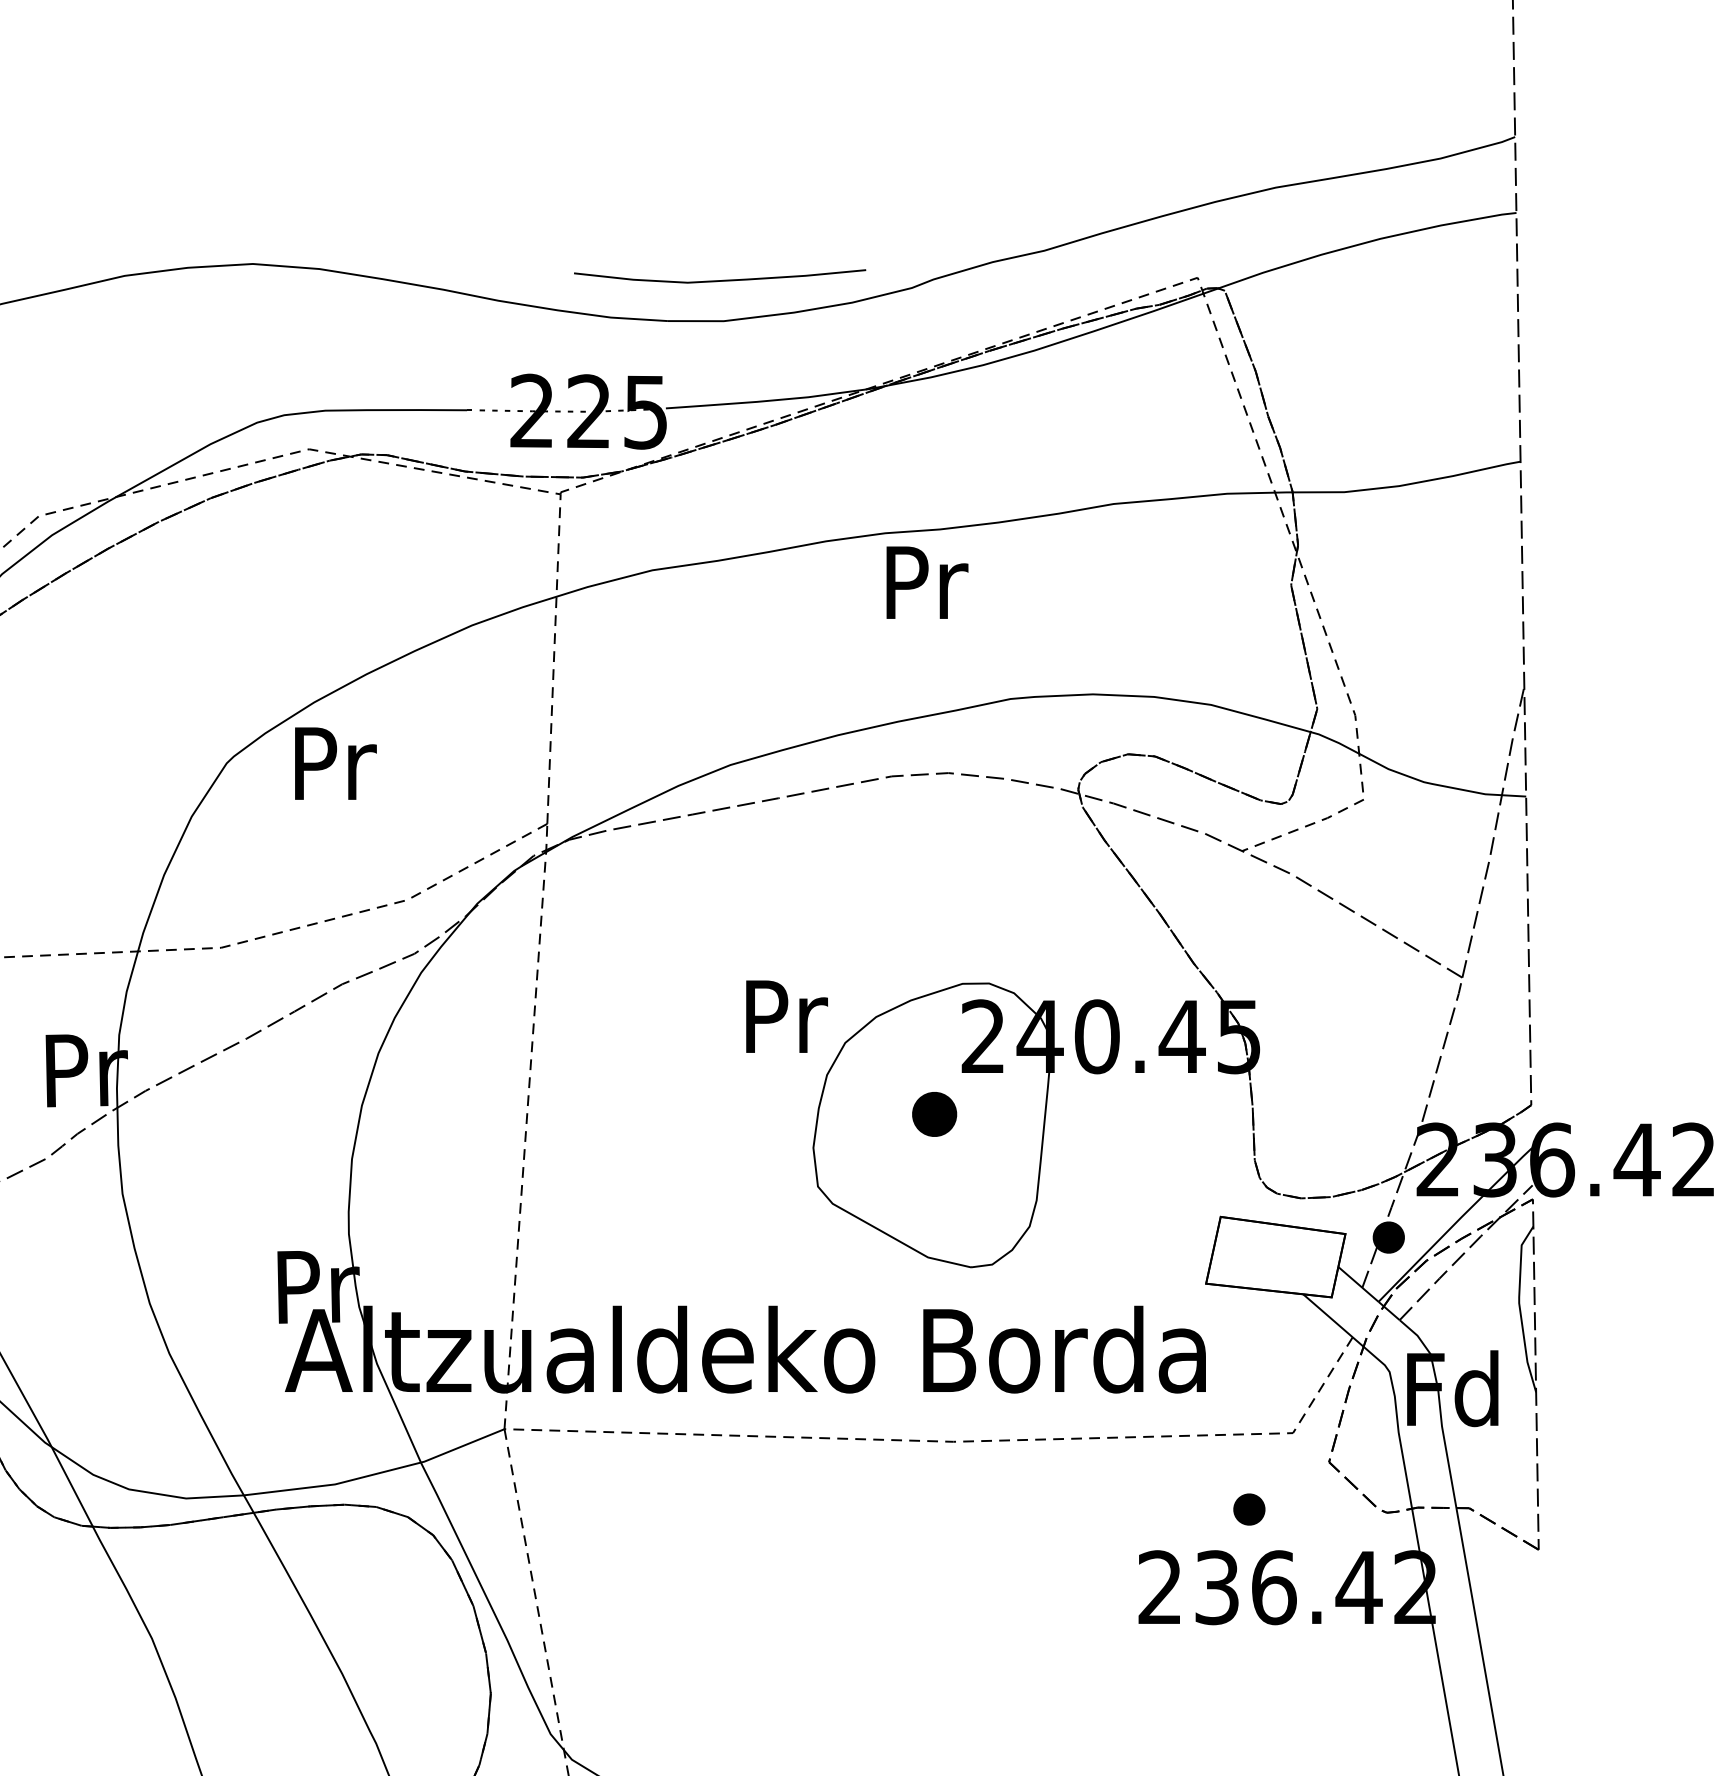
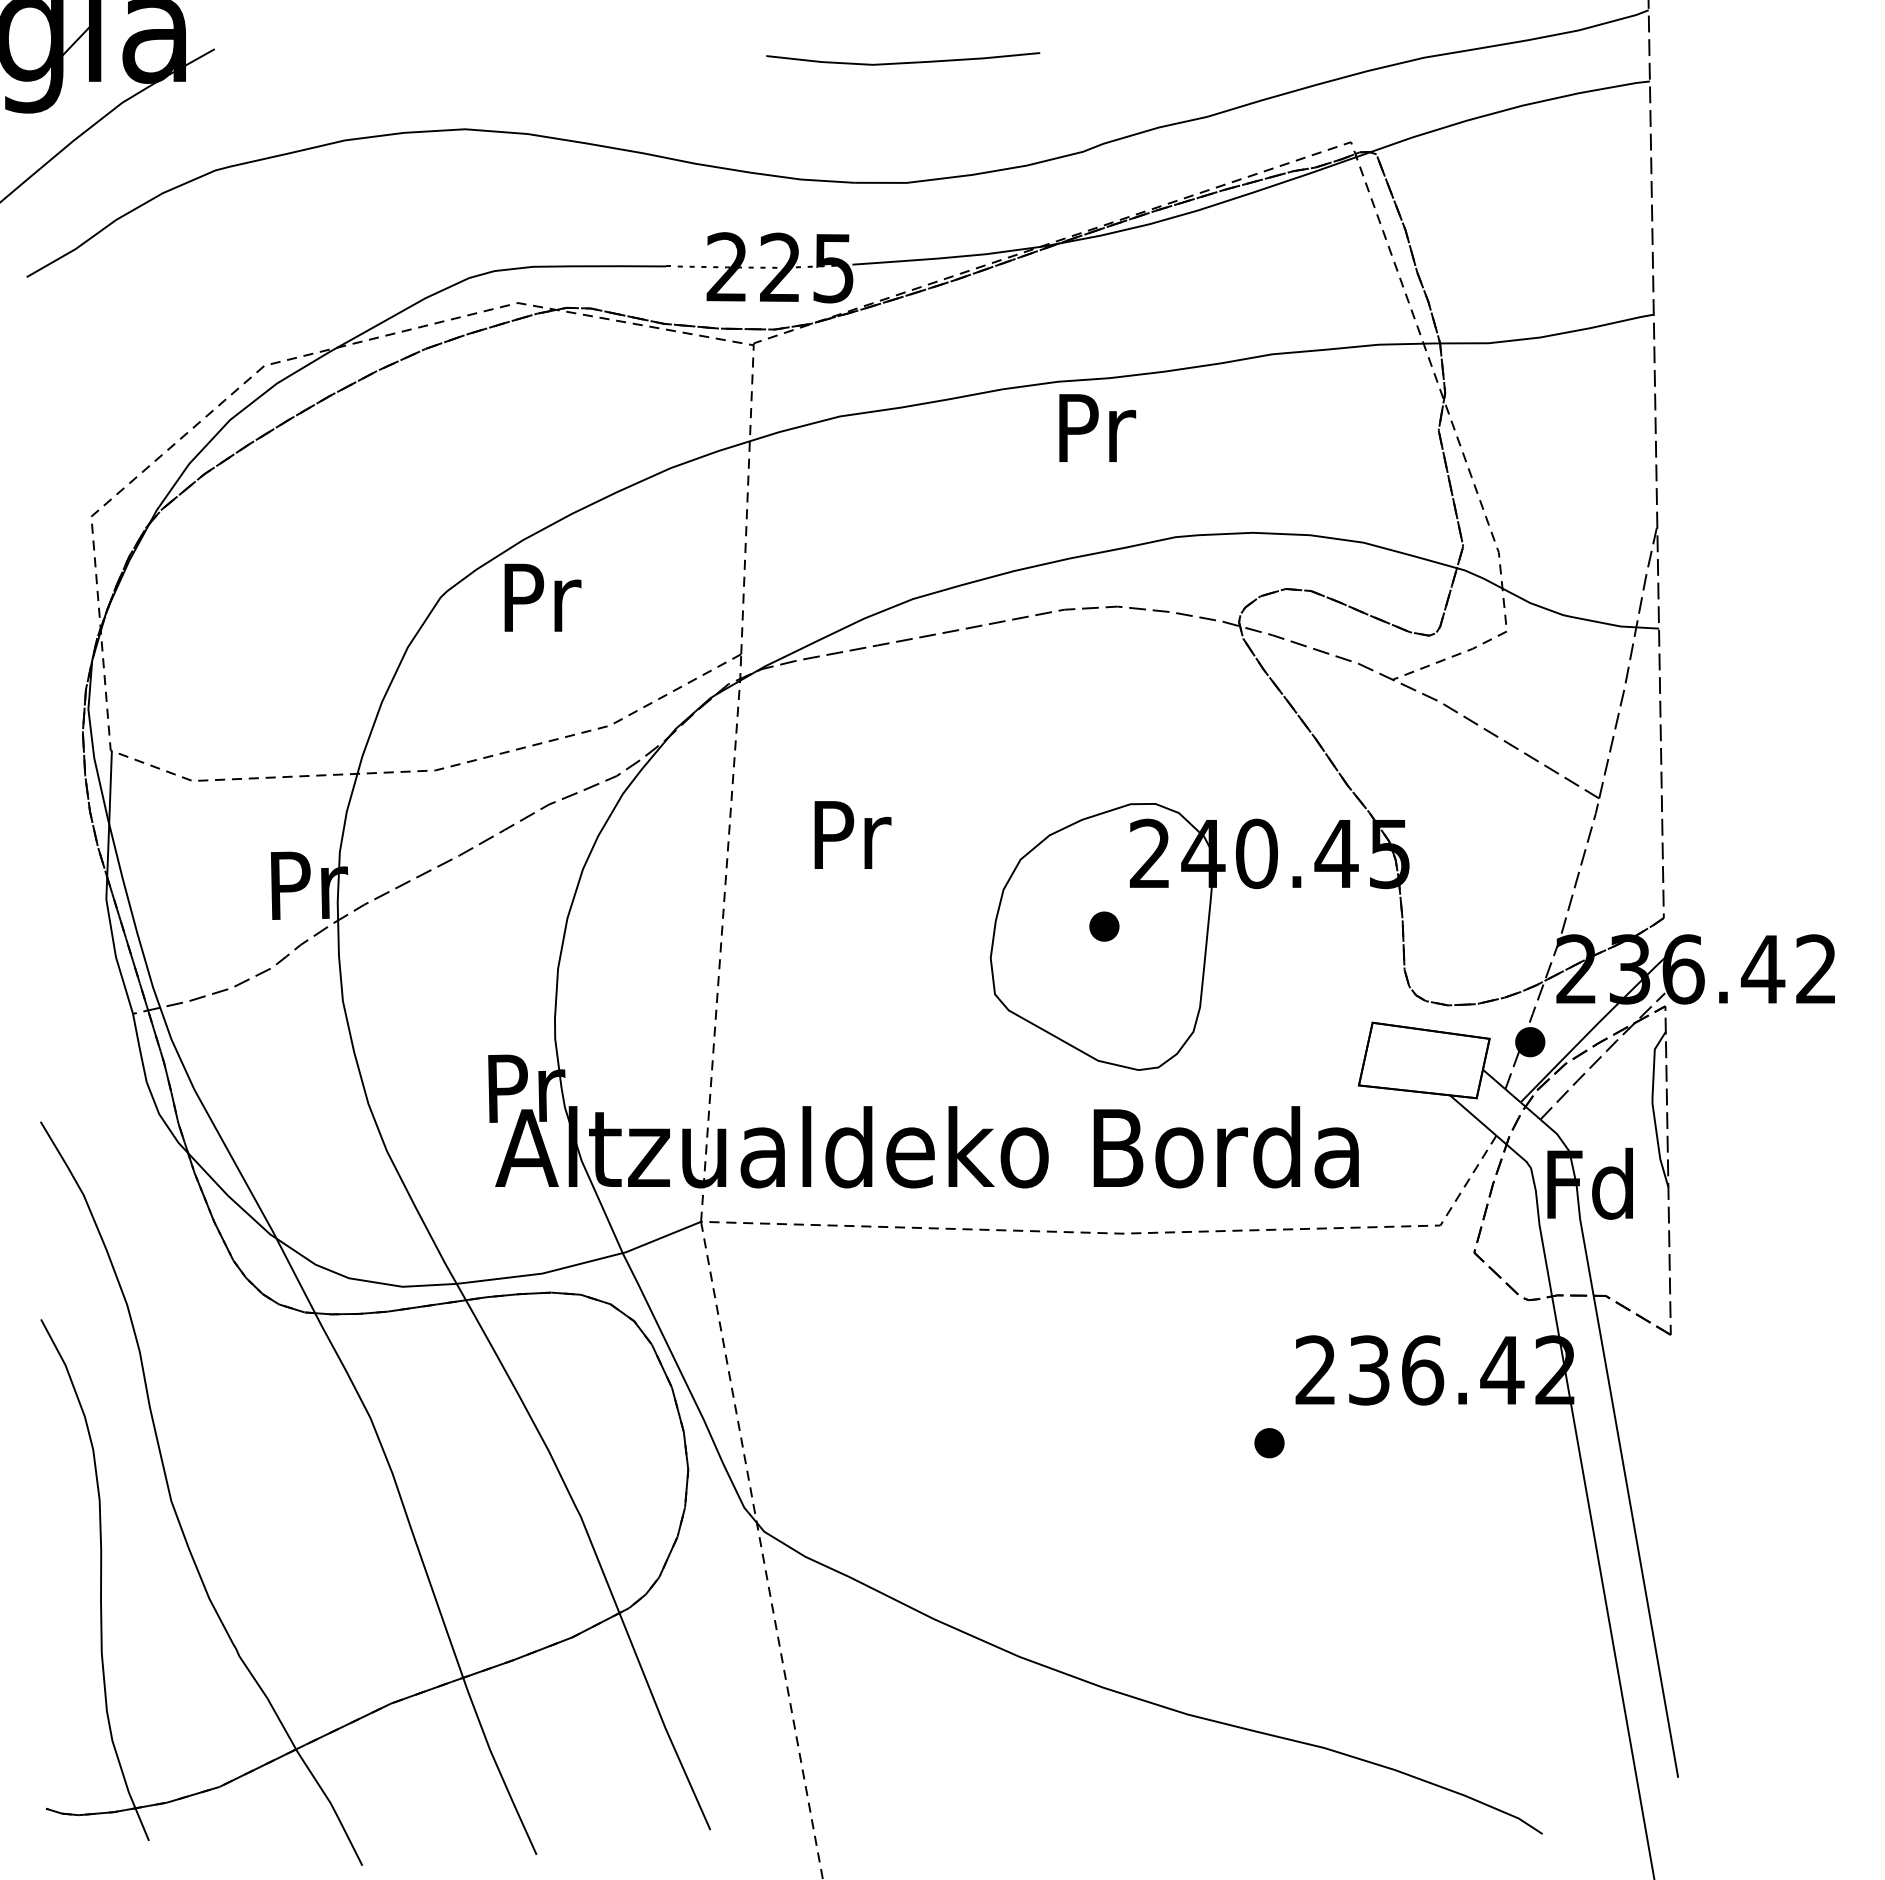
curve: (720, 280) -> (903, 62), moved
text: (786, 1016) -> (852, 834), moved
part: (934, 1114) -> (1104, 926), size x0.71
part: (1249, 1509) -> (1269, 1443), moved

